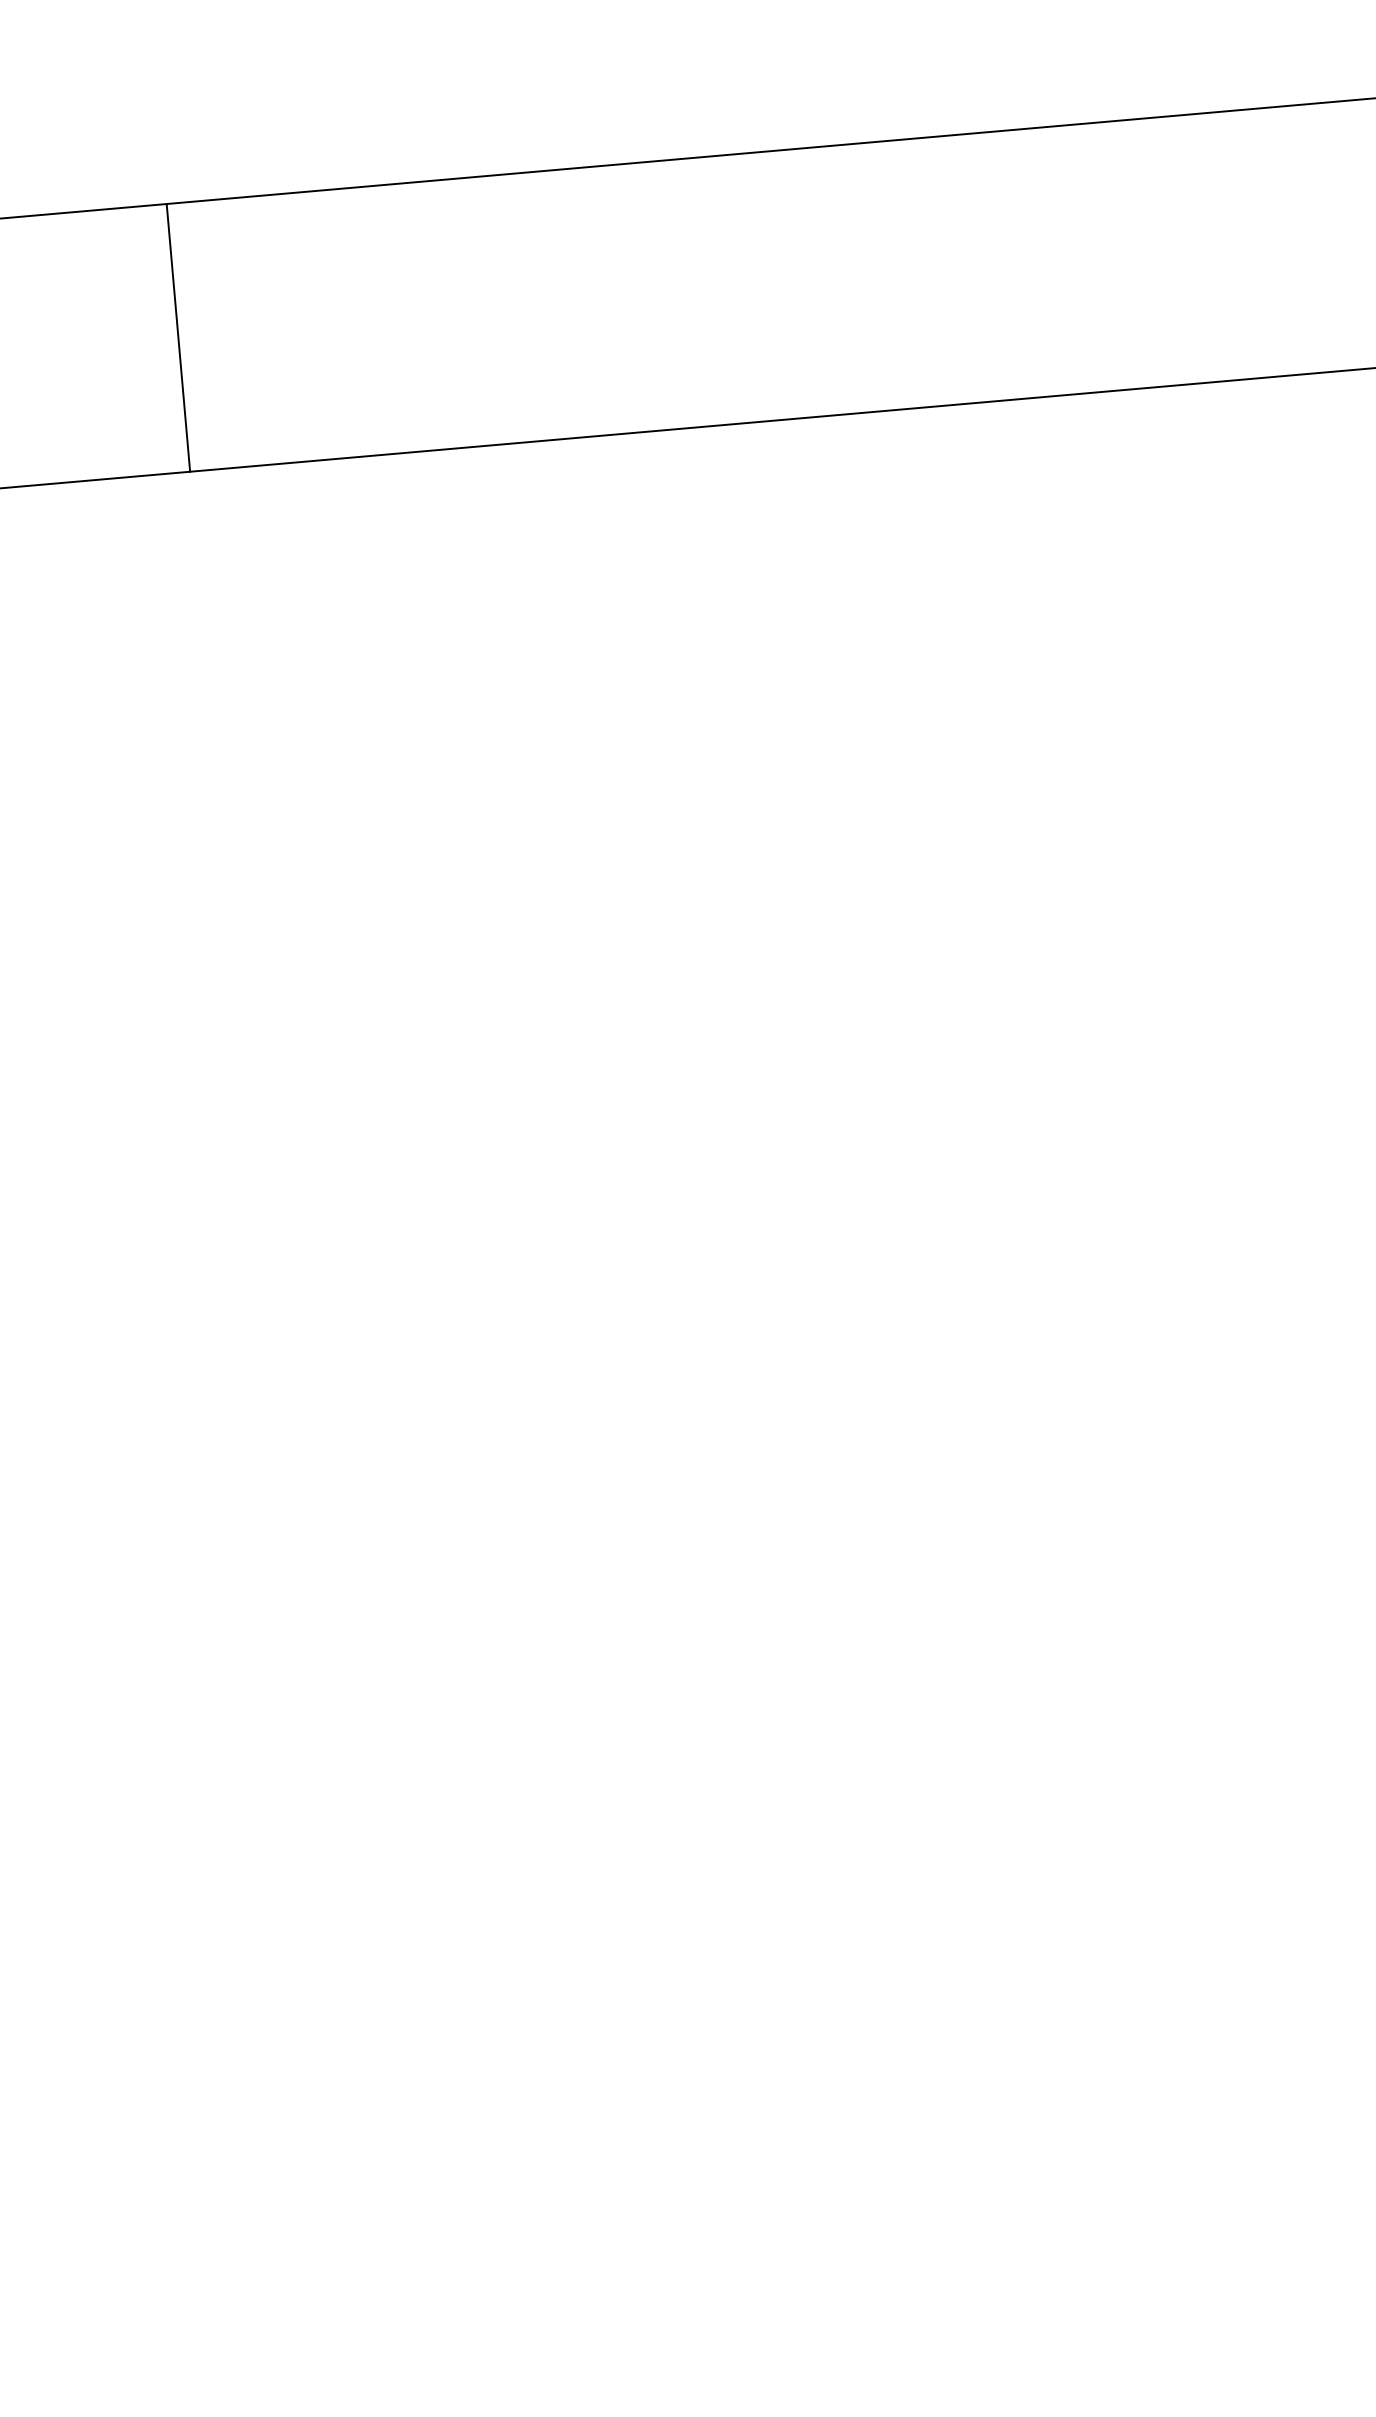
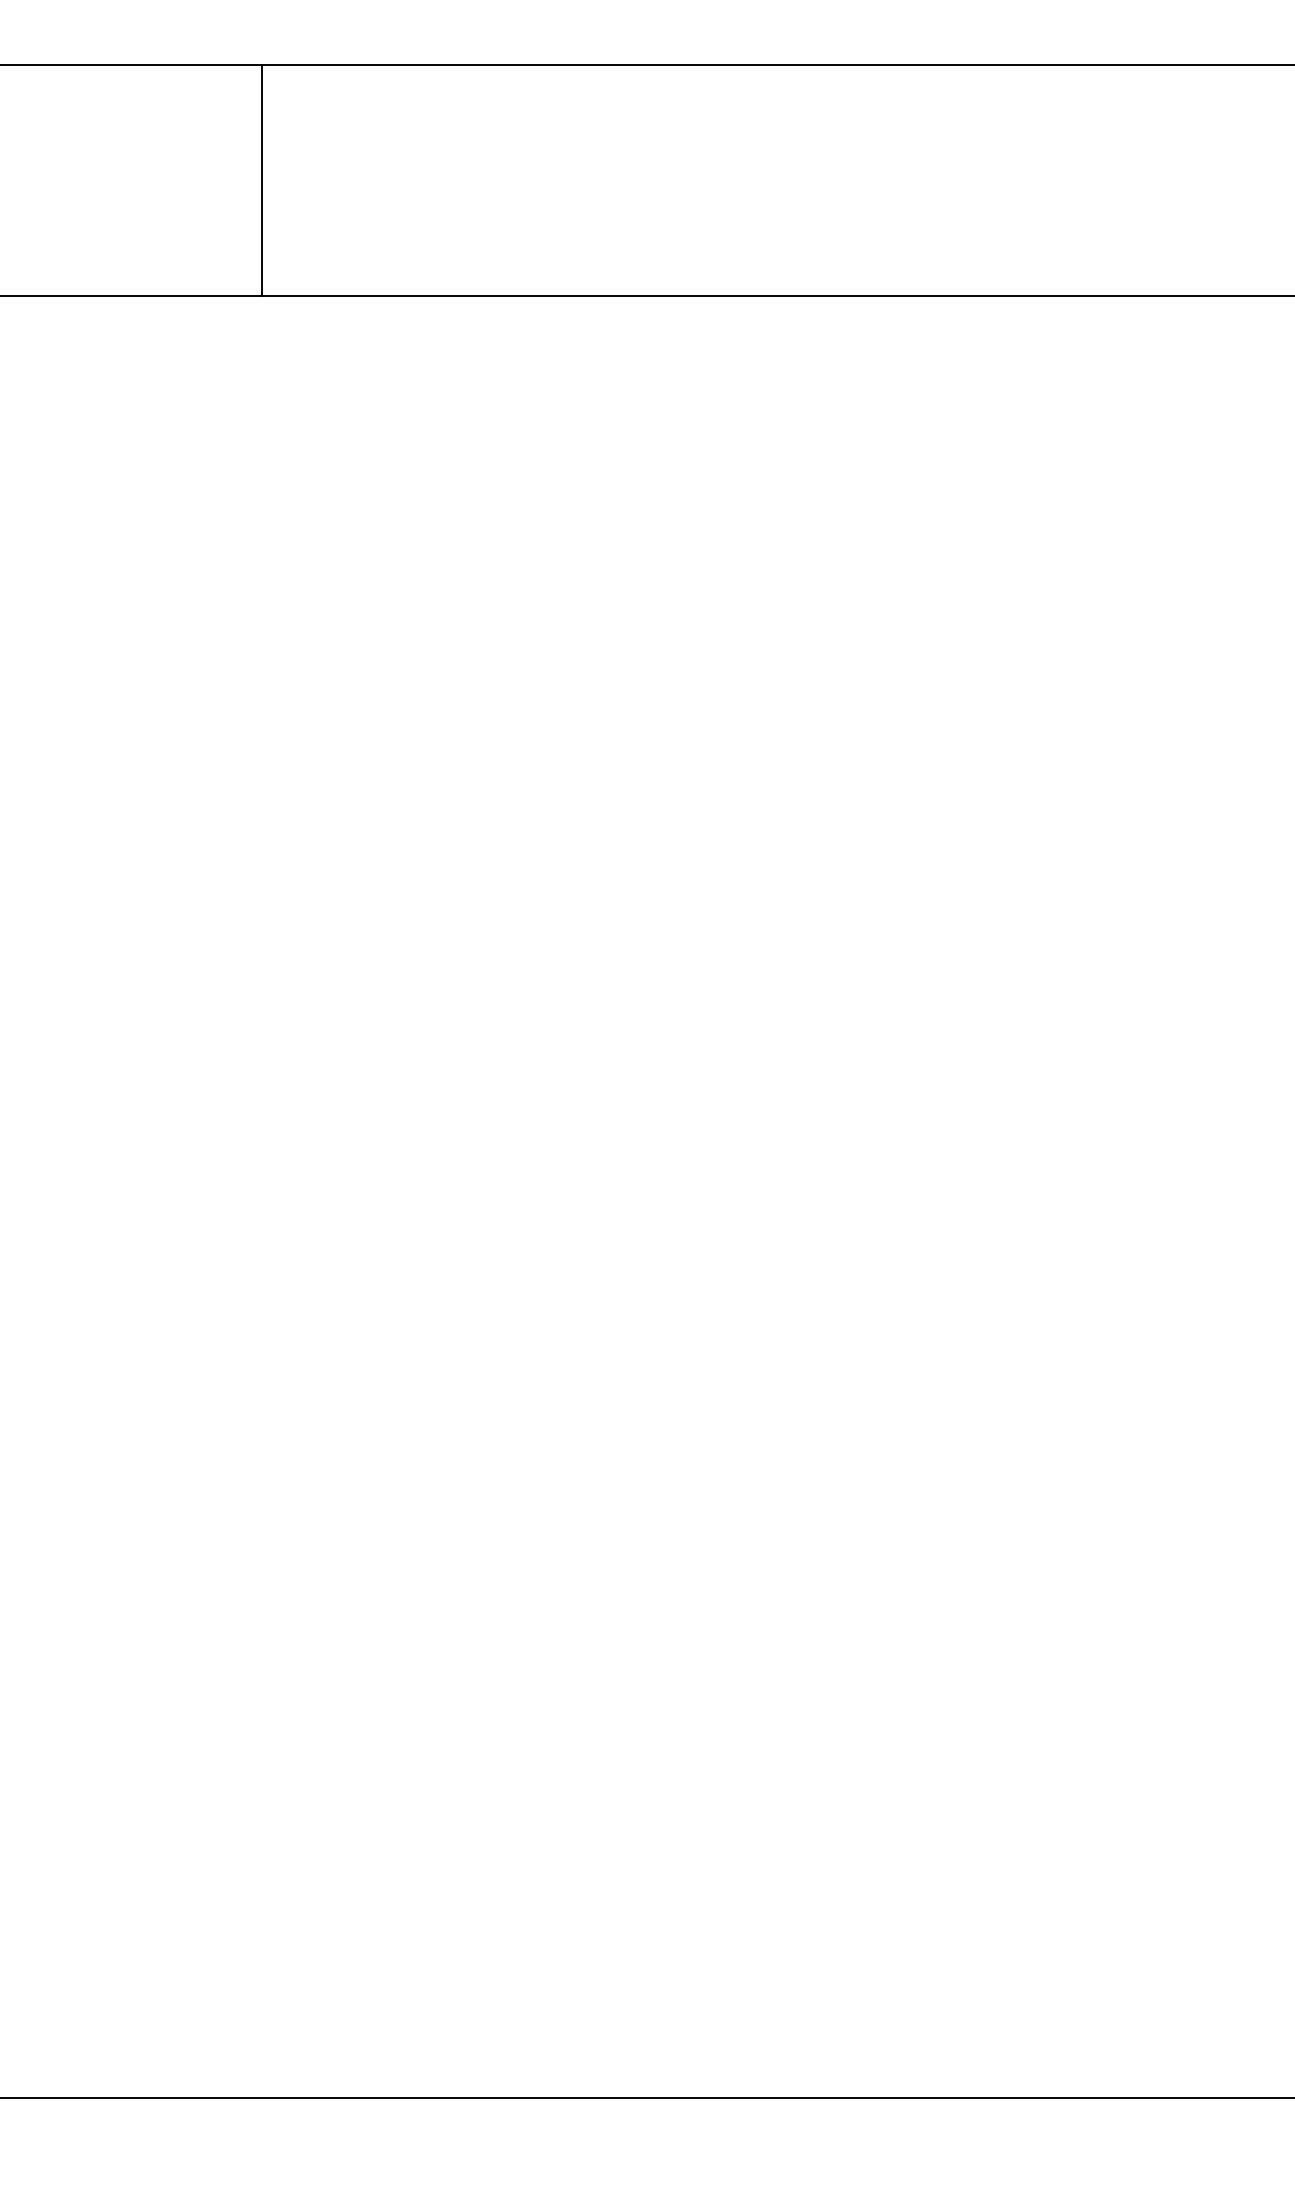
line: (178, 337) -> (262, 180), moved

